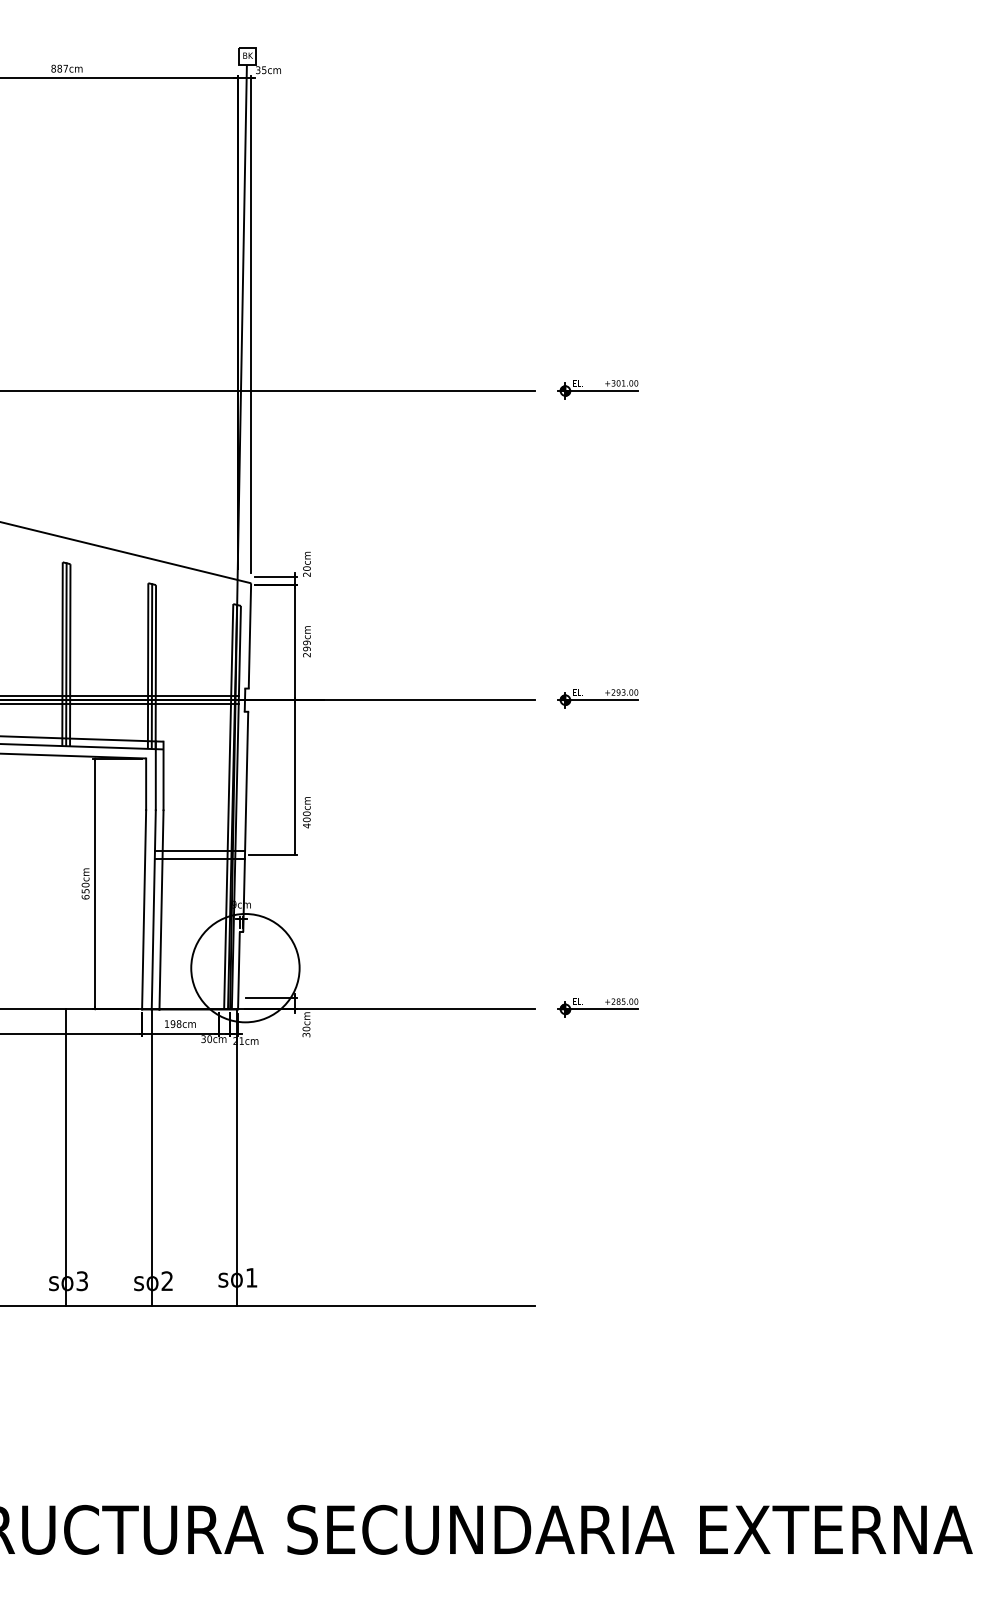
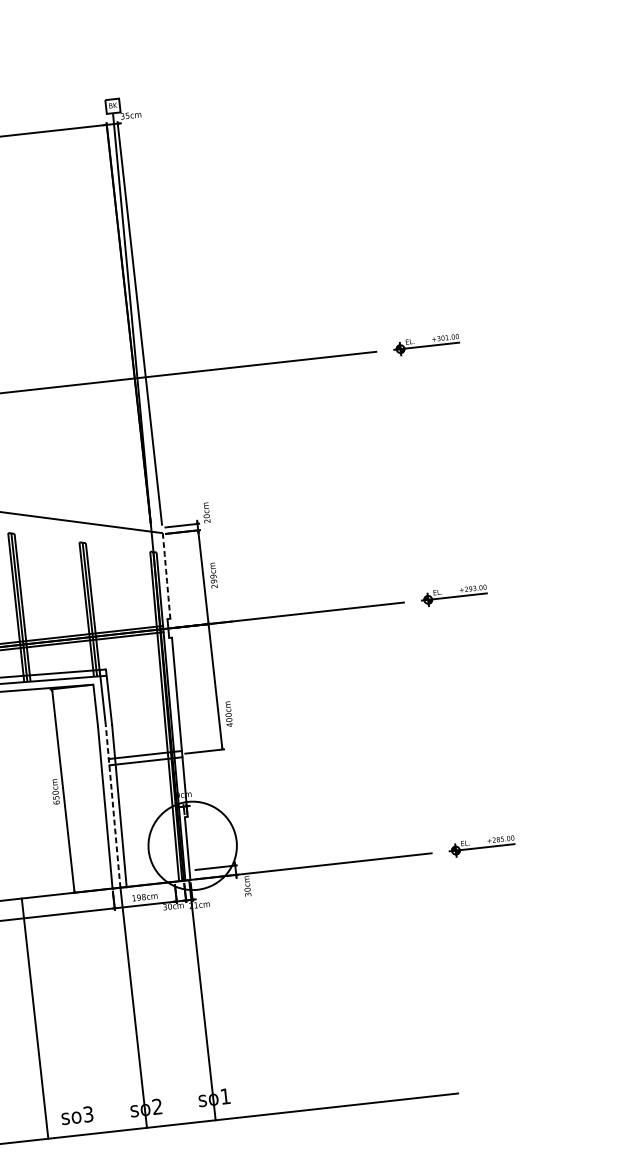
arc: (249, 635) -> (166, 575), solid -> dashed
line: (153, 909) -> (112, 806), solid -> dashed
line: (66, 1157) -> (35, 1018), moved

